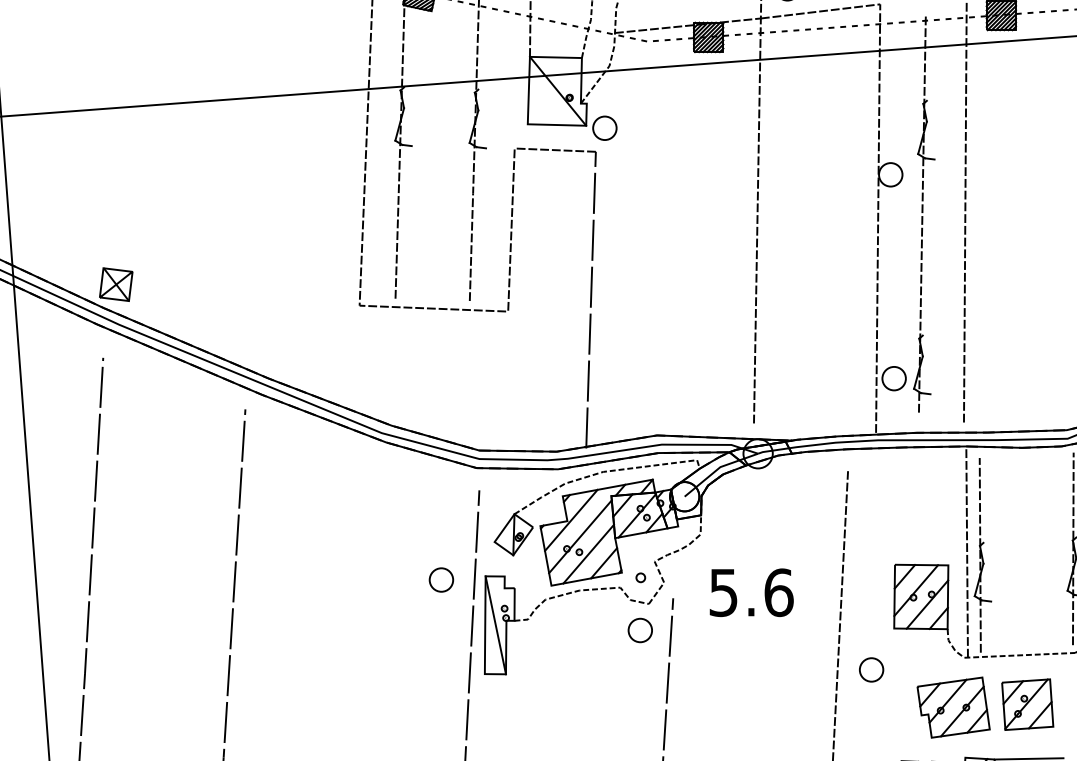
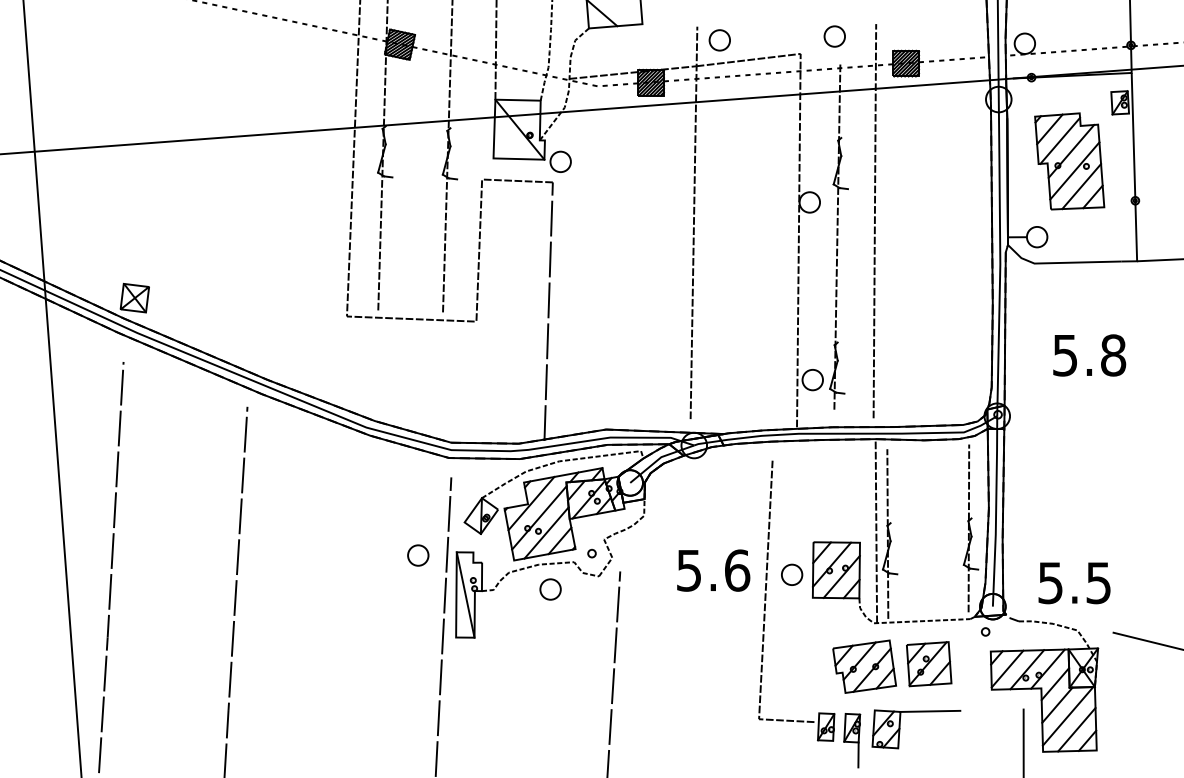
text: (751, 592) -> (713, 570), moved
part: (640, 630) -> (550, 589), moved
part: (872, 669) -> (792, 574), moved

